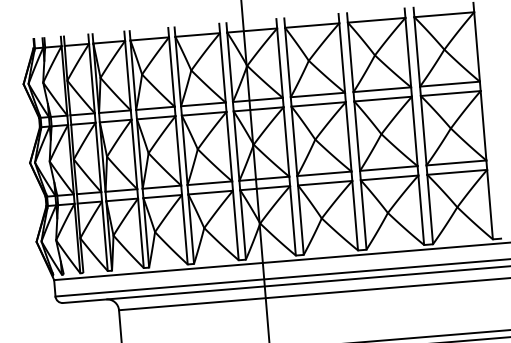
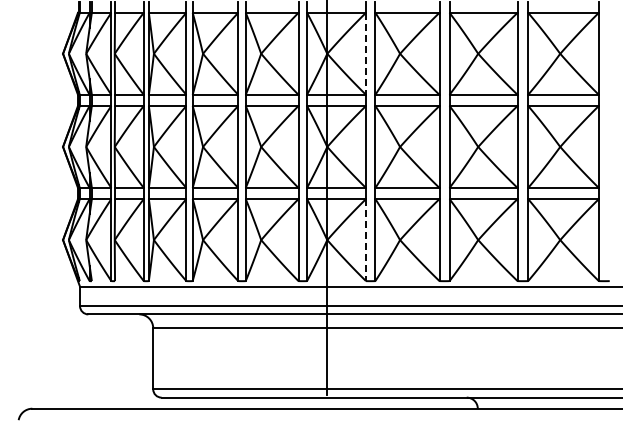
line: (280, 63) -> (366, 54), solid -> dashed
line: (293, 221) -> (366, 240), solid -> dashed

